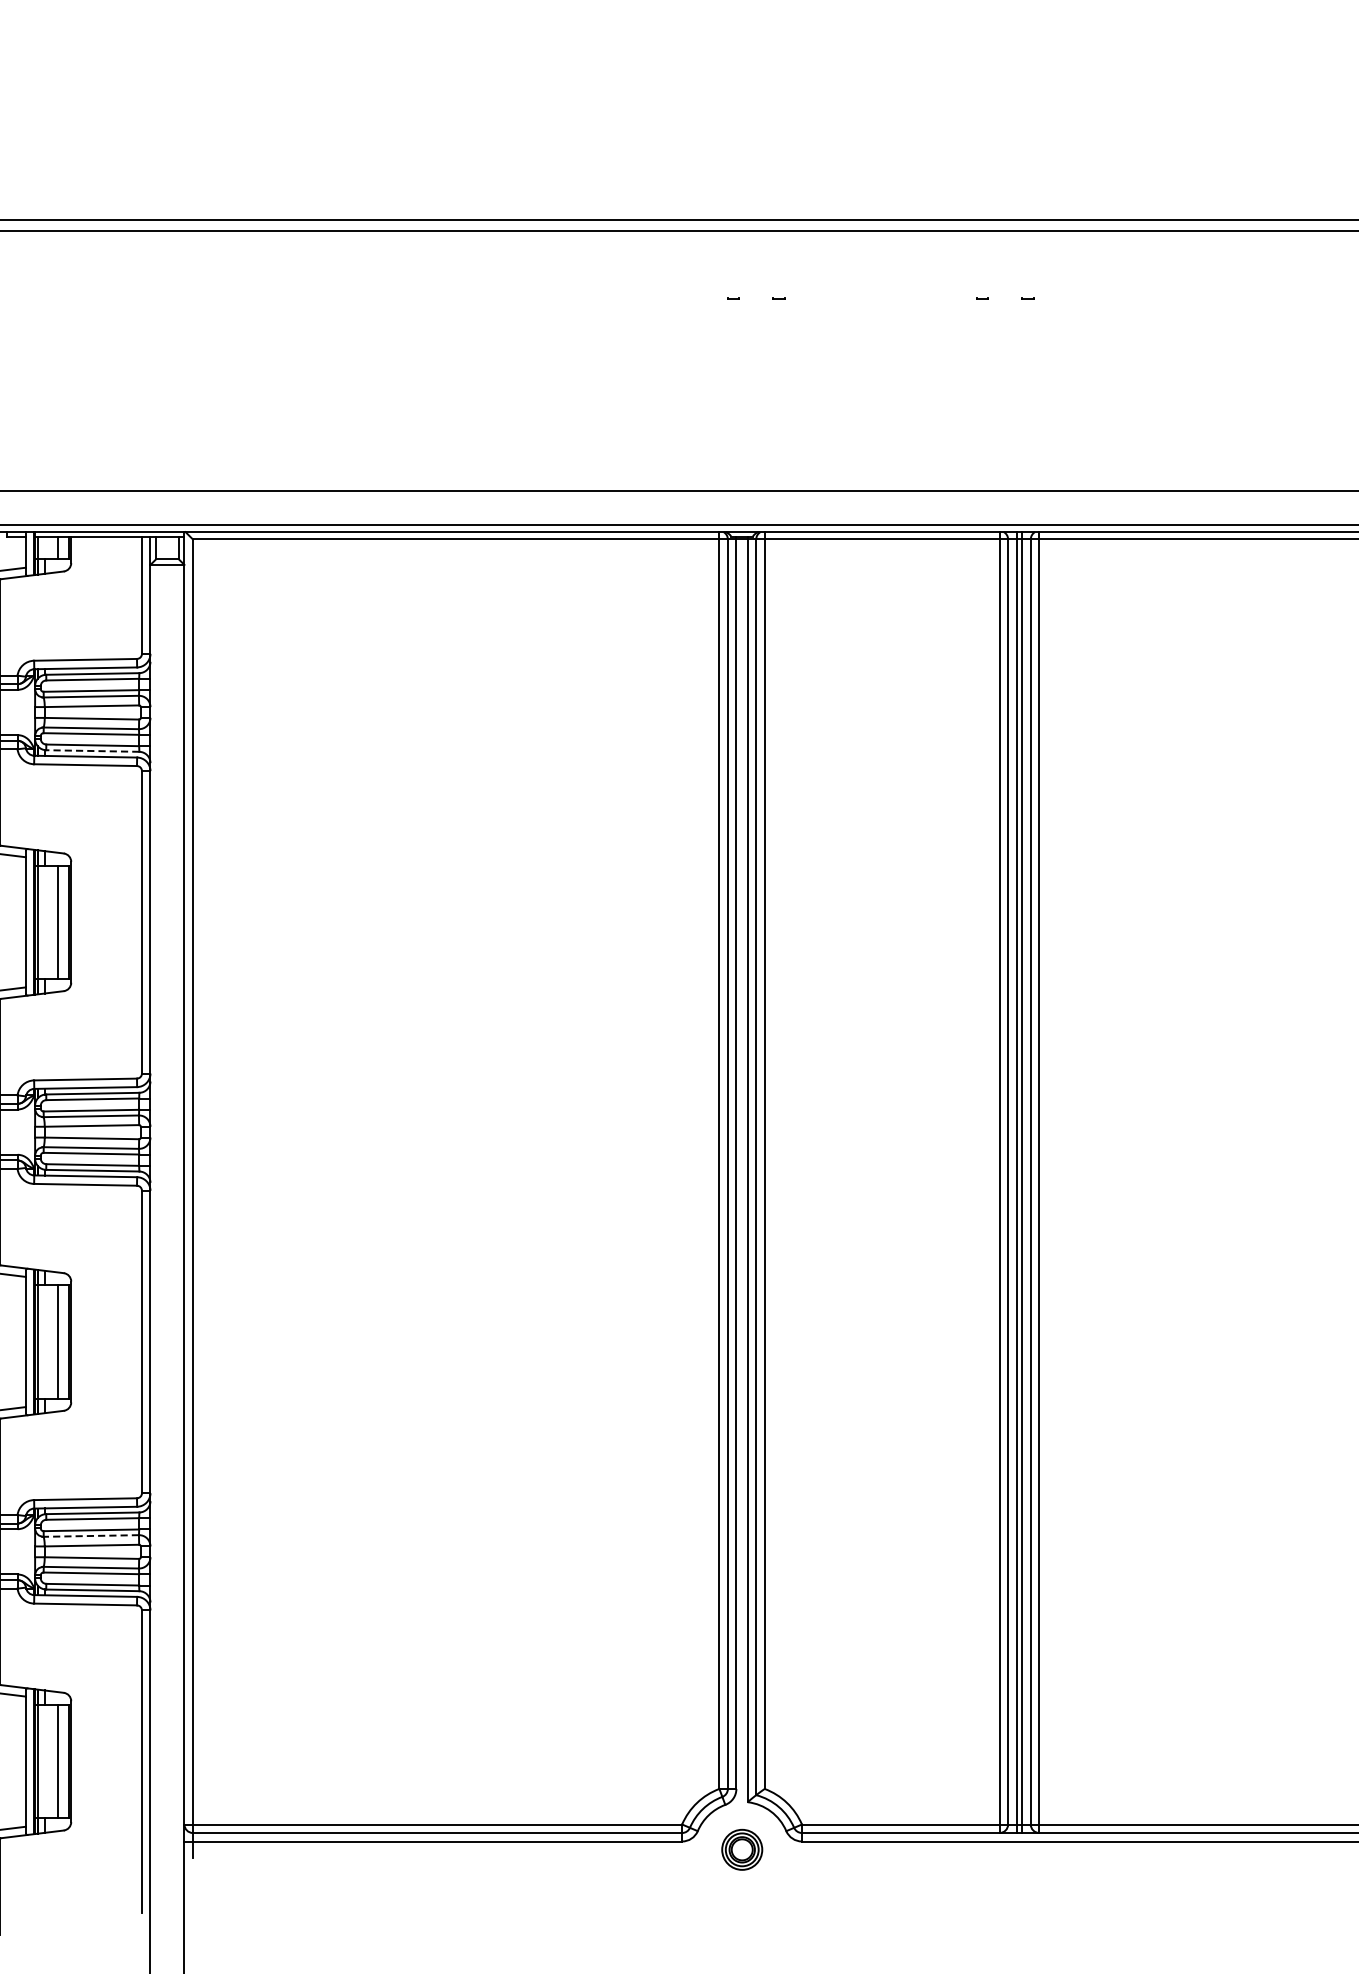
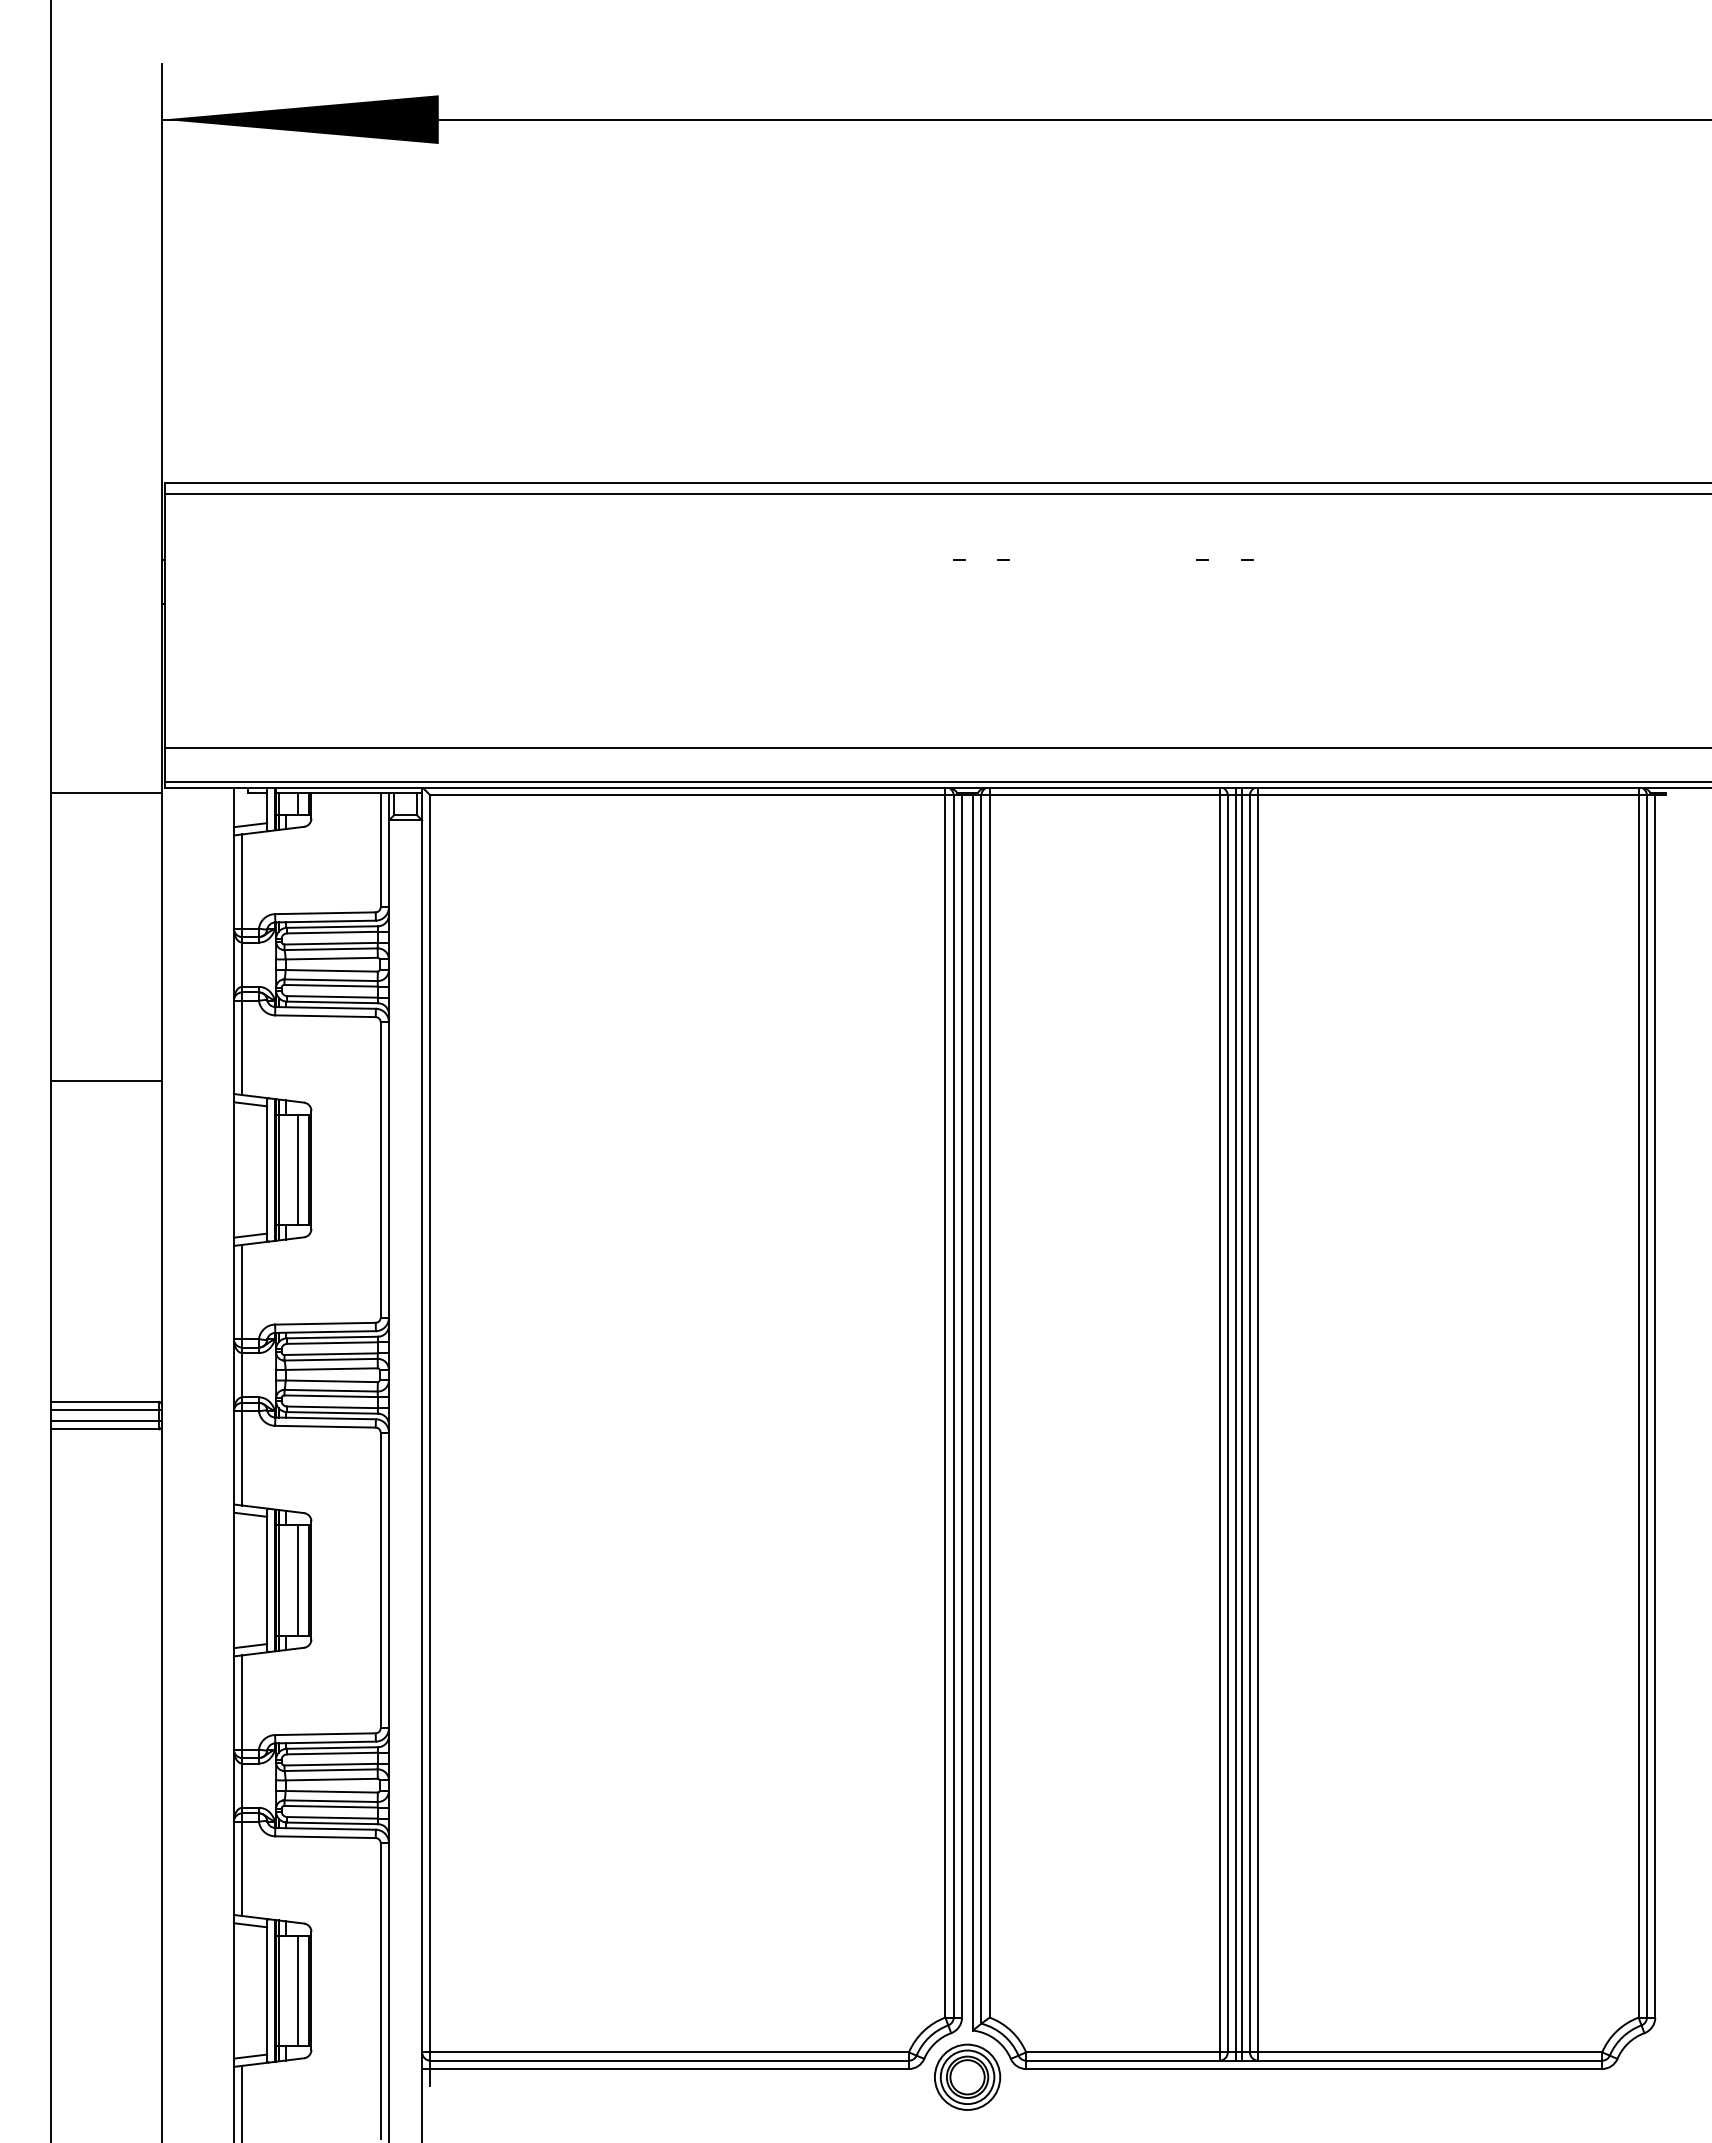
line: (92, 751) -> (332, 1002), dashed -> solid
line: (91, 1536) -> (331, 1770), dashed -> solid
part: (741, 1849) -> (967, 2076), size x1.67

